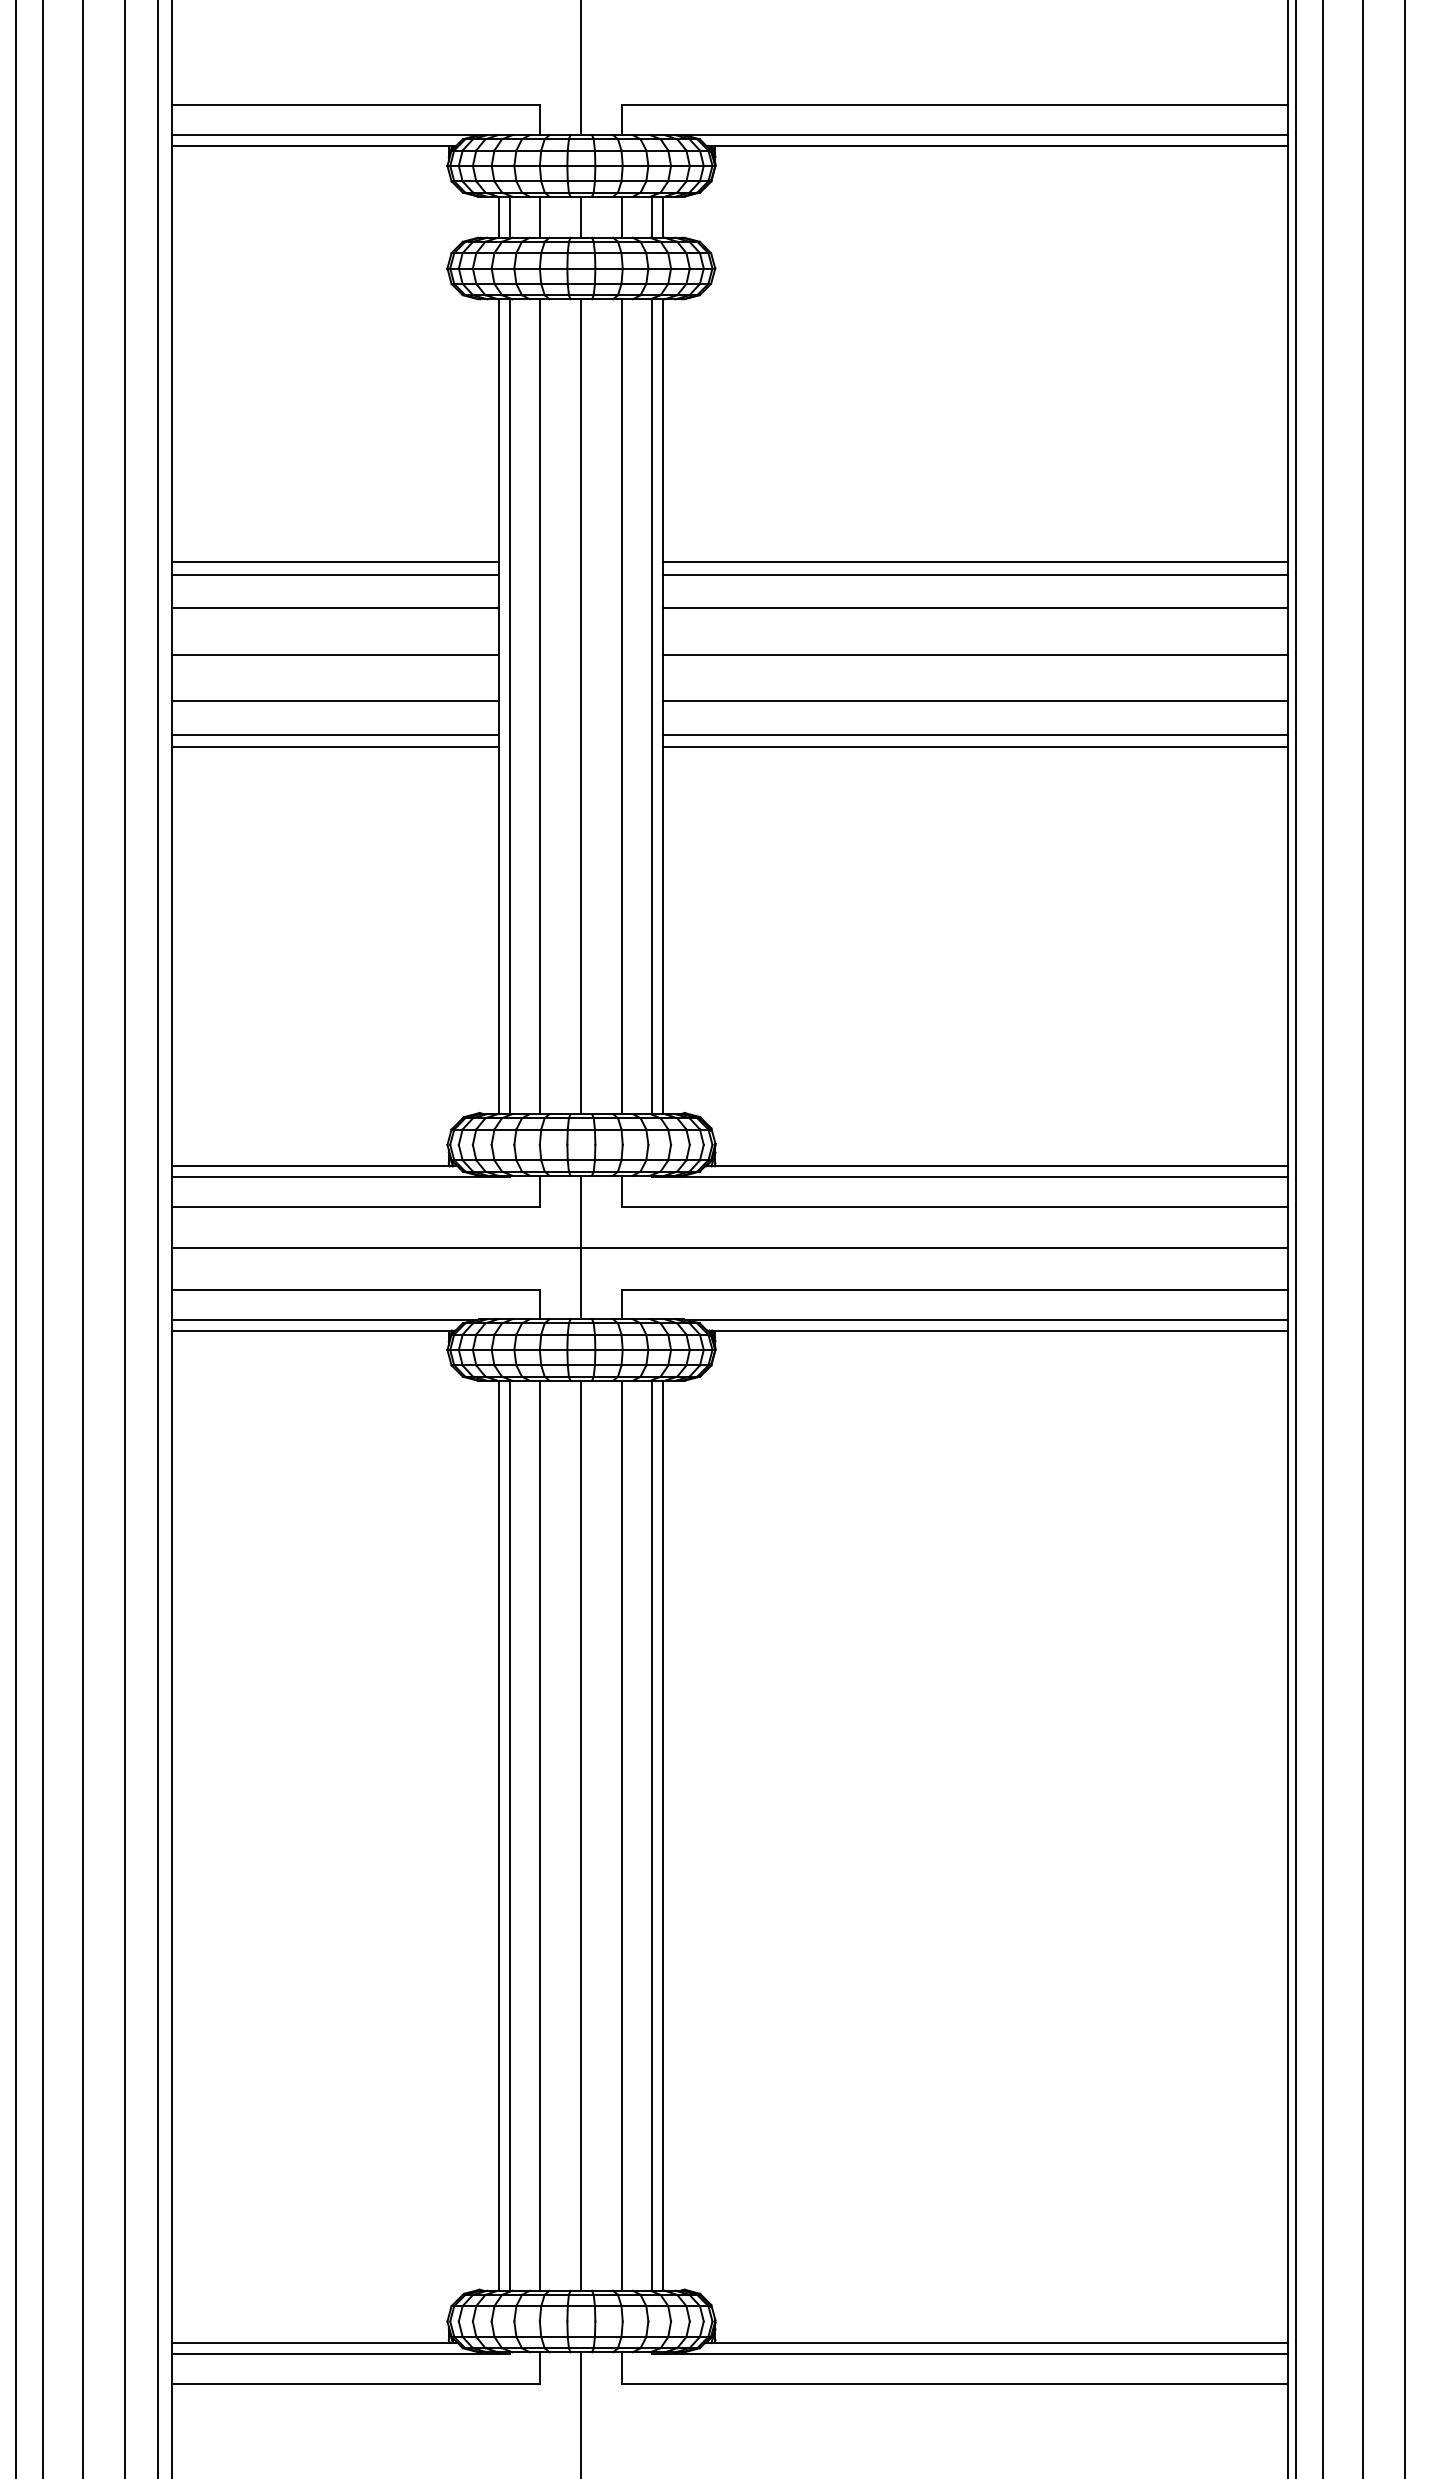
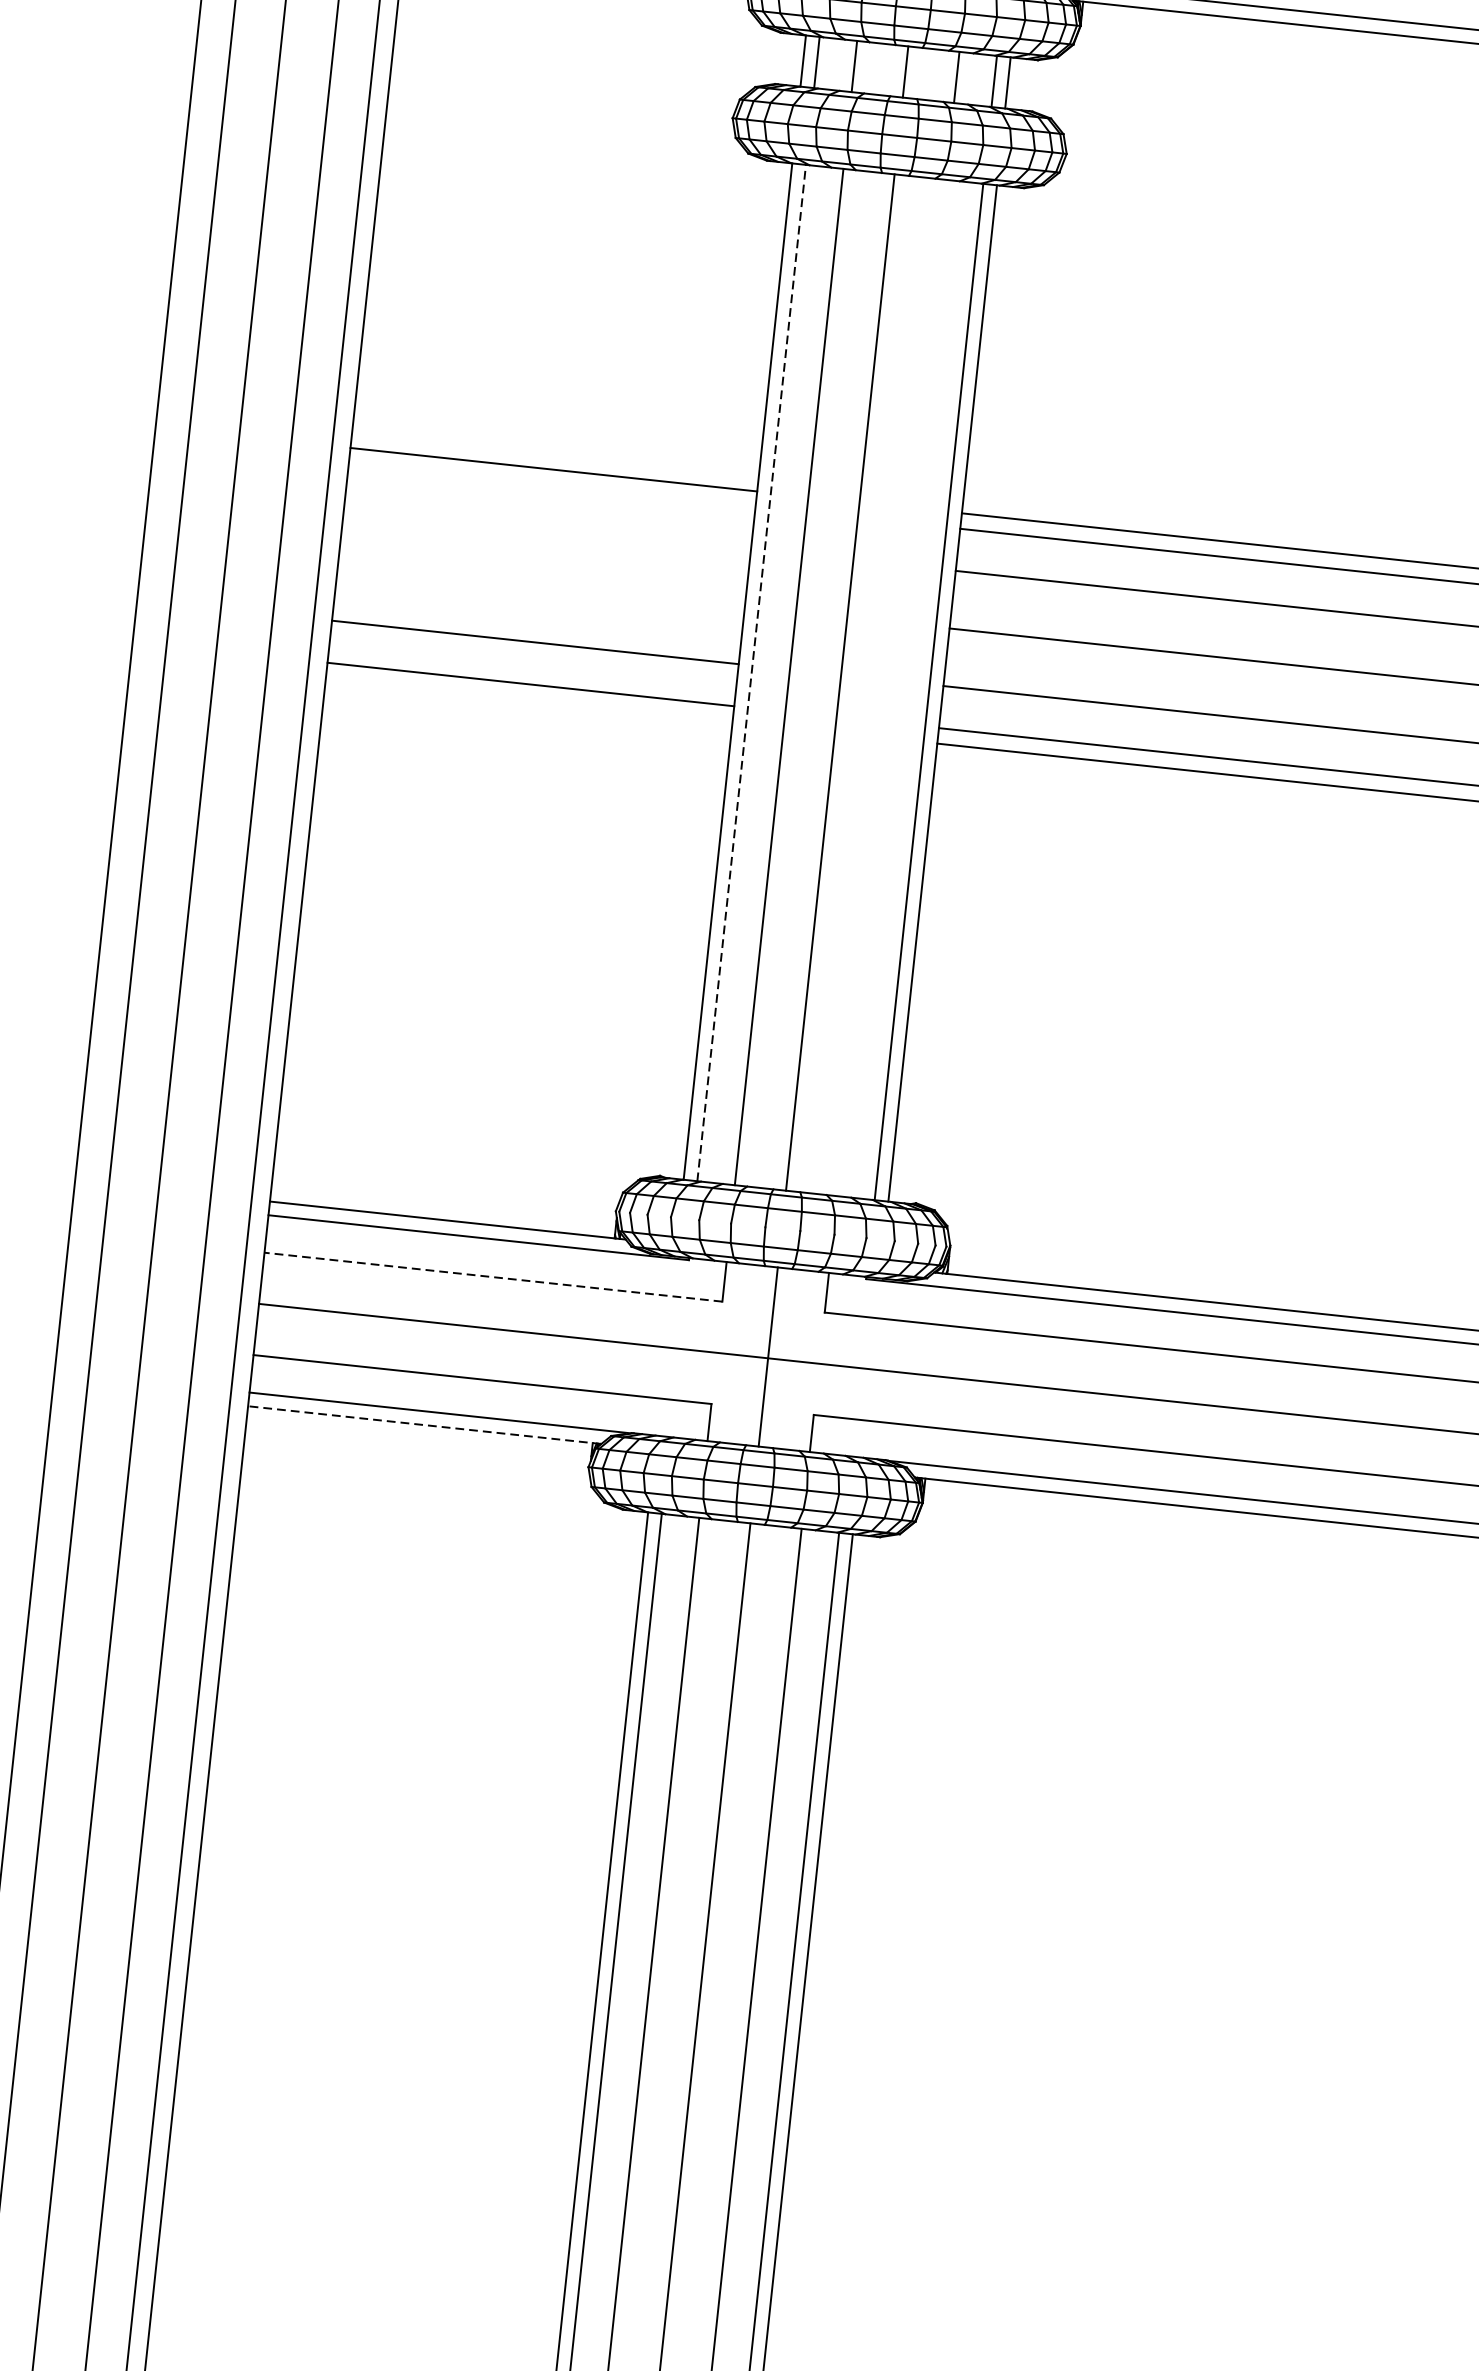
line: (335, 574) -> (552, 484), removed
line: (335, 608) -> (547, 527), removed
line: (335, 654) -> (541, 584), removed
line: (509, 706) -> (751, 672), solid -> dashed
line: (621, 706) -> (891, 687), removed
line: (335, 746) -> (529, 699), removed
line: (356, 1207) -> (494, 1277), solid -> dashed
line: (314, 1330) -> (425, 1425), solid -> dashed

